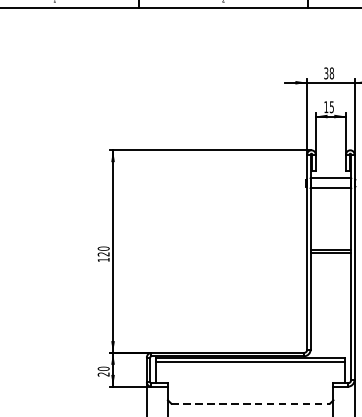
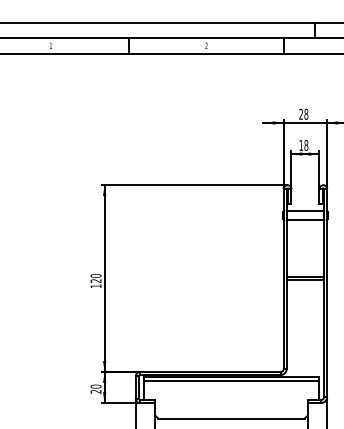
text: (326, 73) -> (301, 114), 38 -> 28
text: (332, 107) -> (306, 145), 15 -> 18
line: (251, 403) -> (232, 418), dashed -> solid

